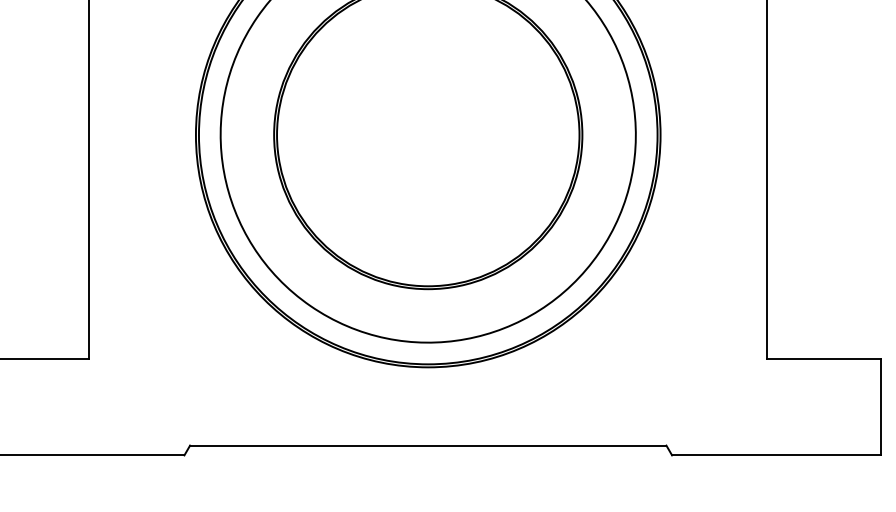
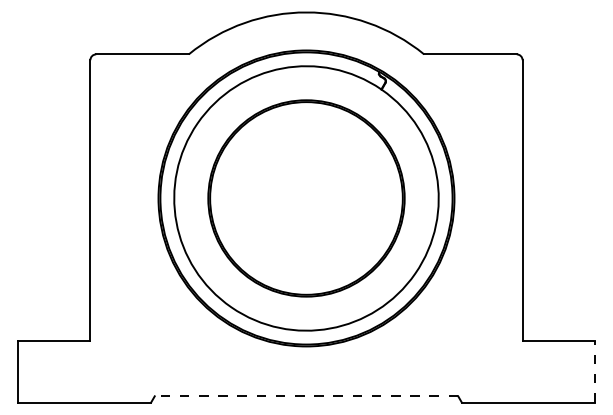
line: (880, 406) -> (594, 371), solid -> dashed
line: (428, 445) -> (306, 396), solid -> dashed

